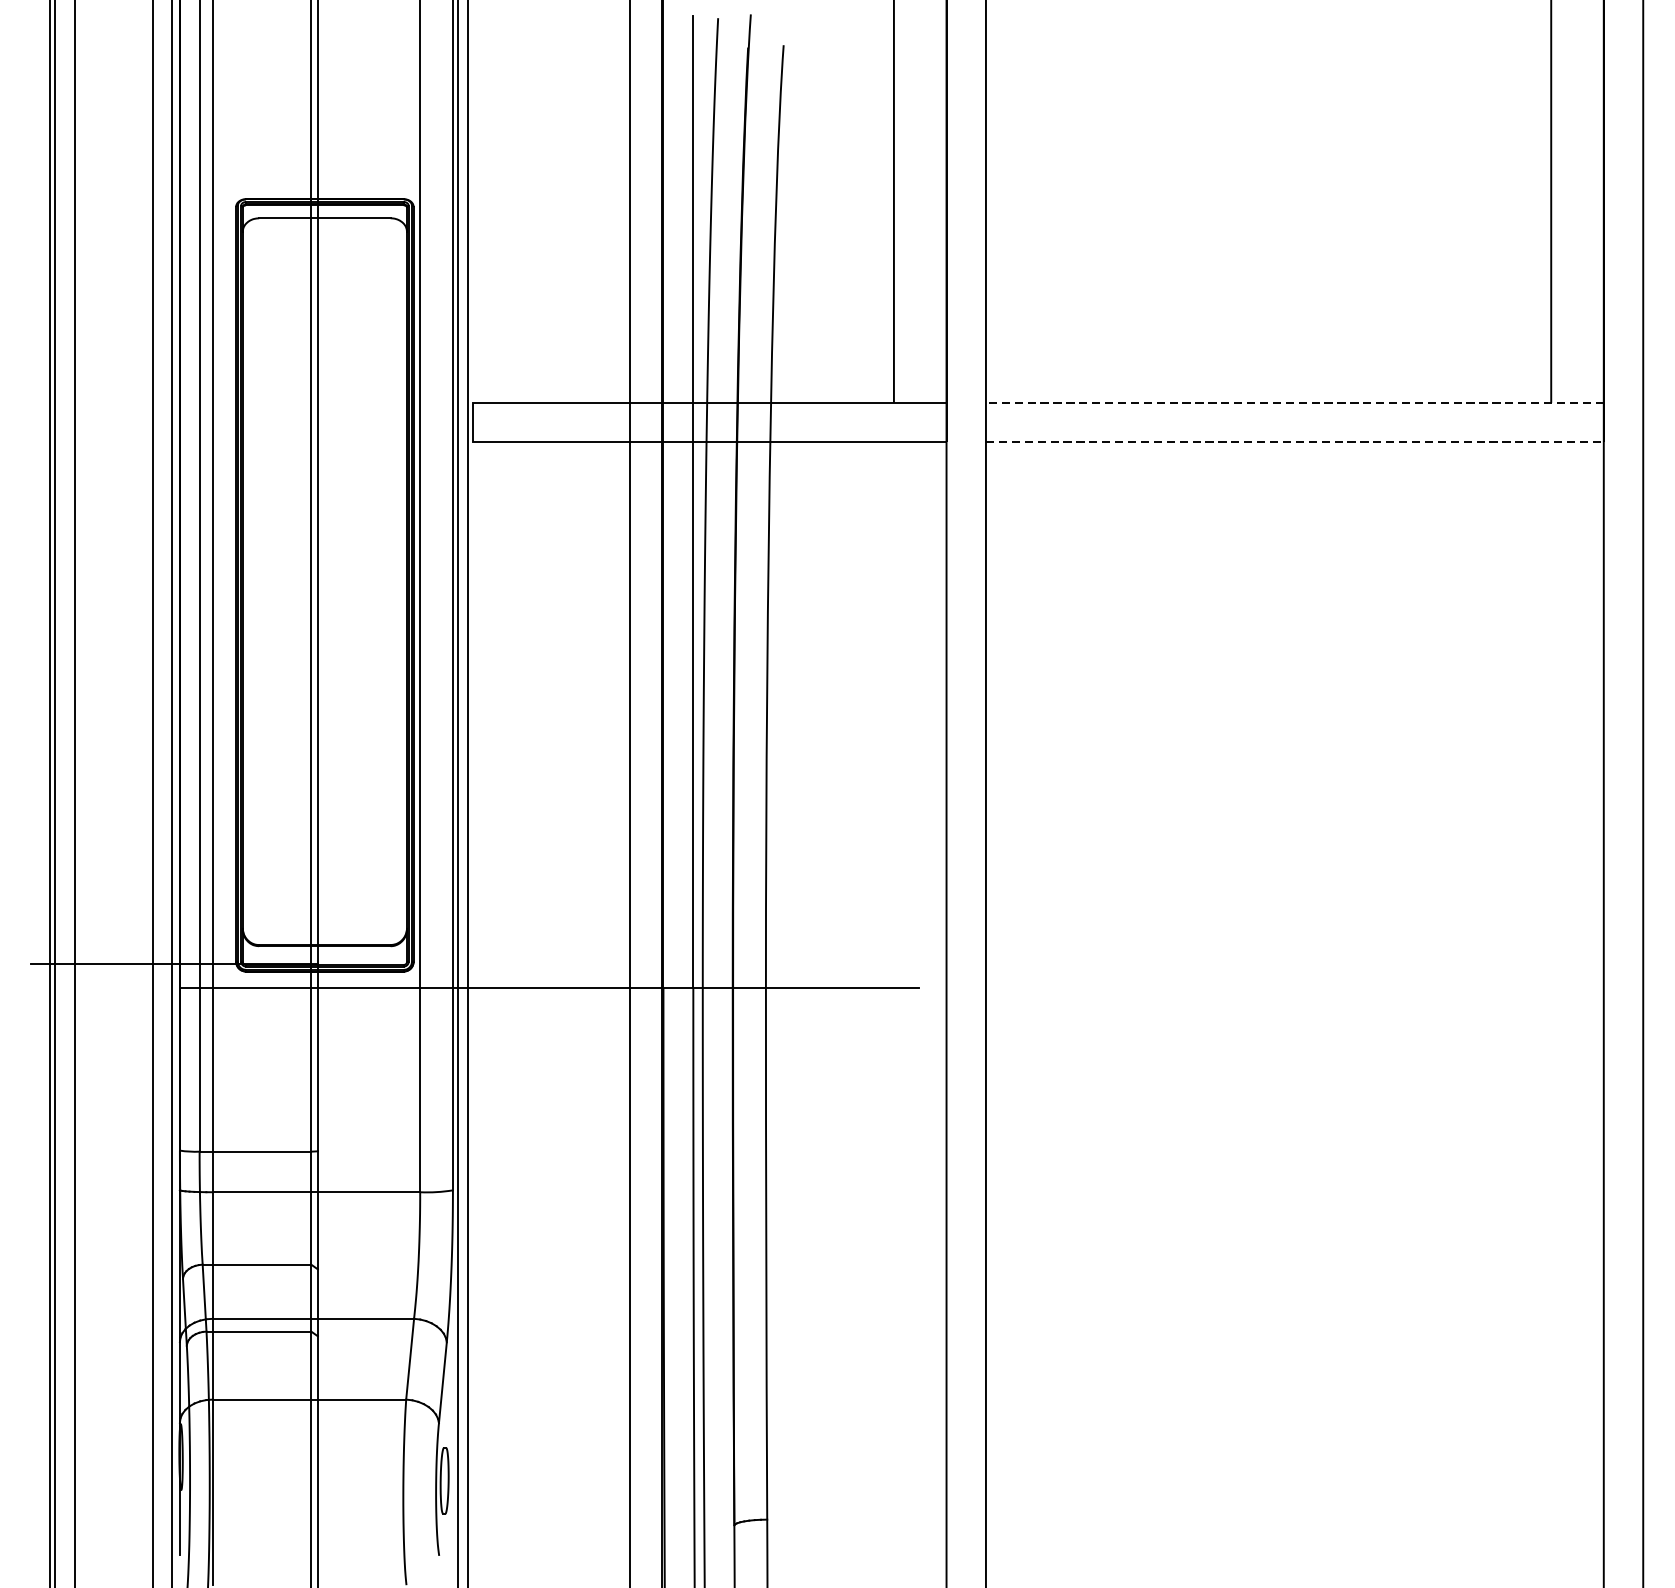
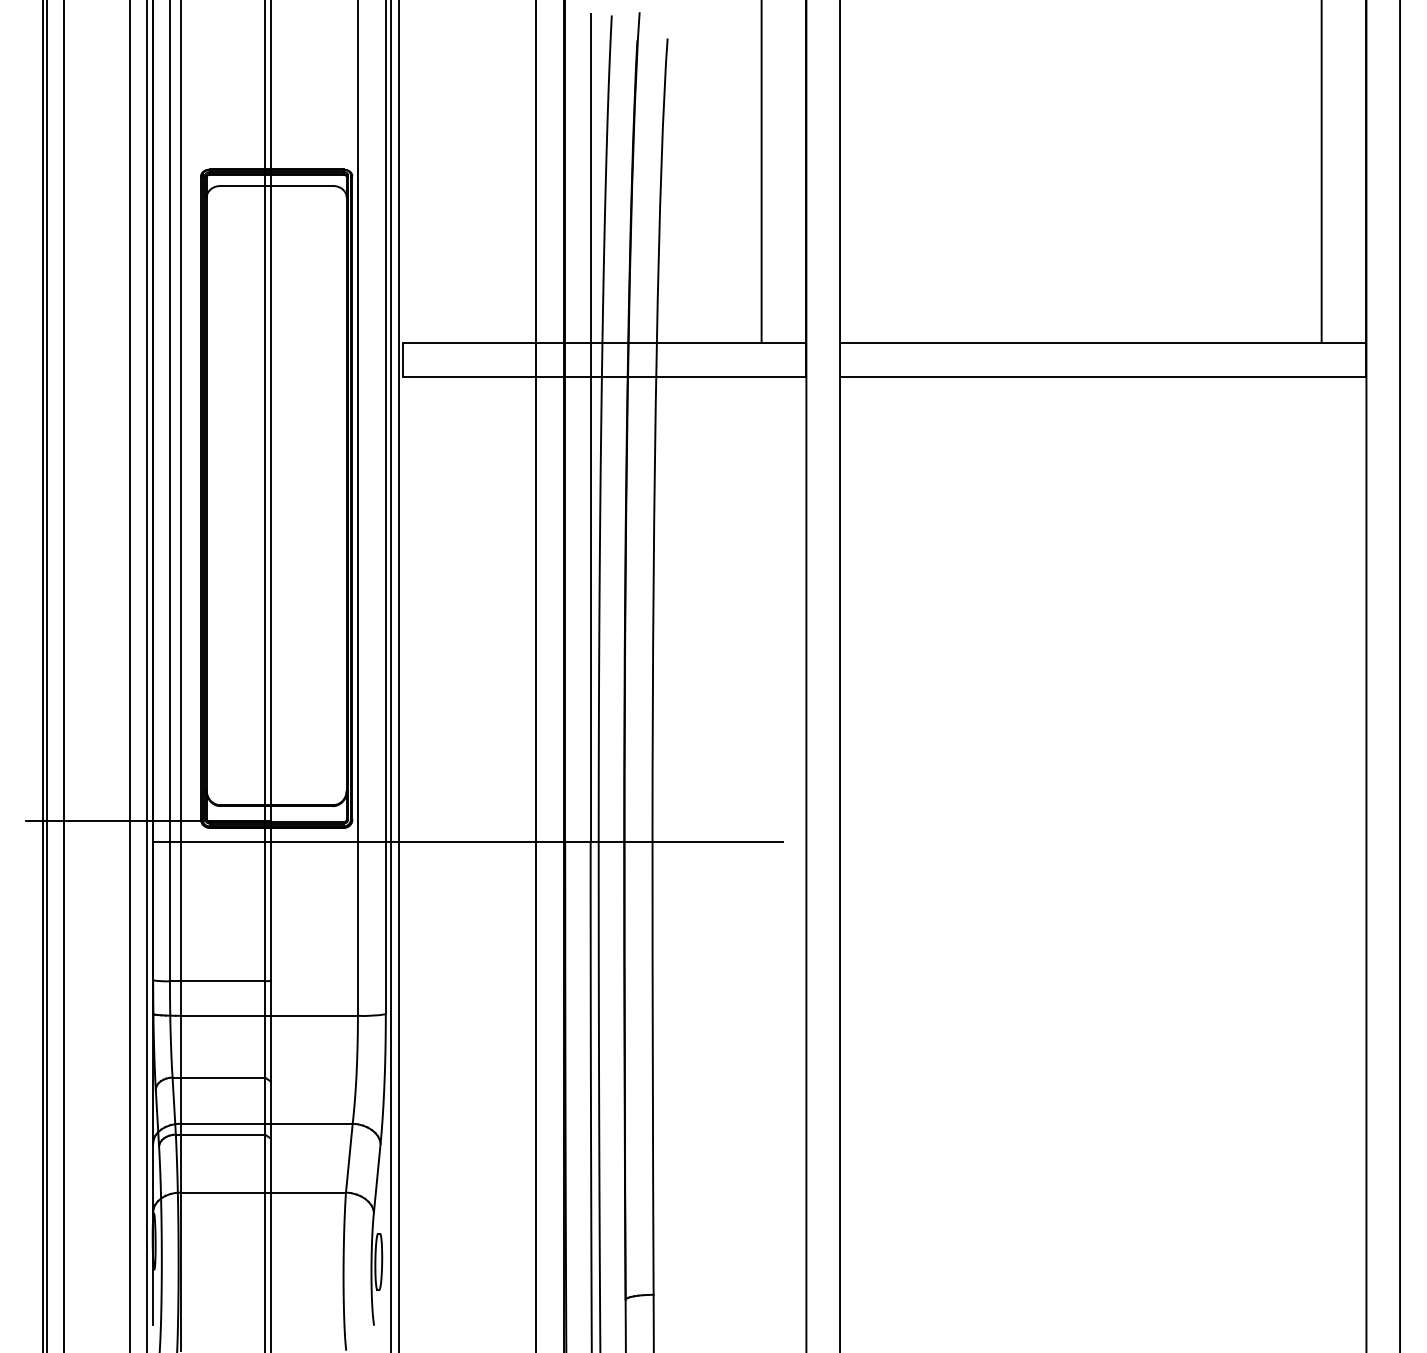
line: (1294, 403) -> (1102, 343), dashed -> solid
line: (1295, 441) -> (1103, 376), dashed -> solid

